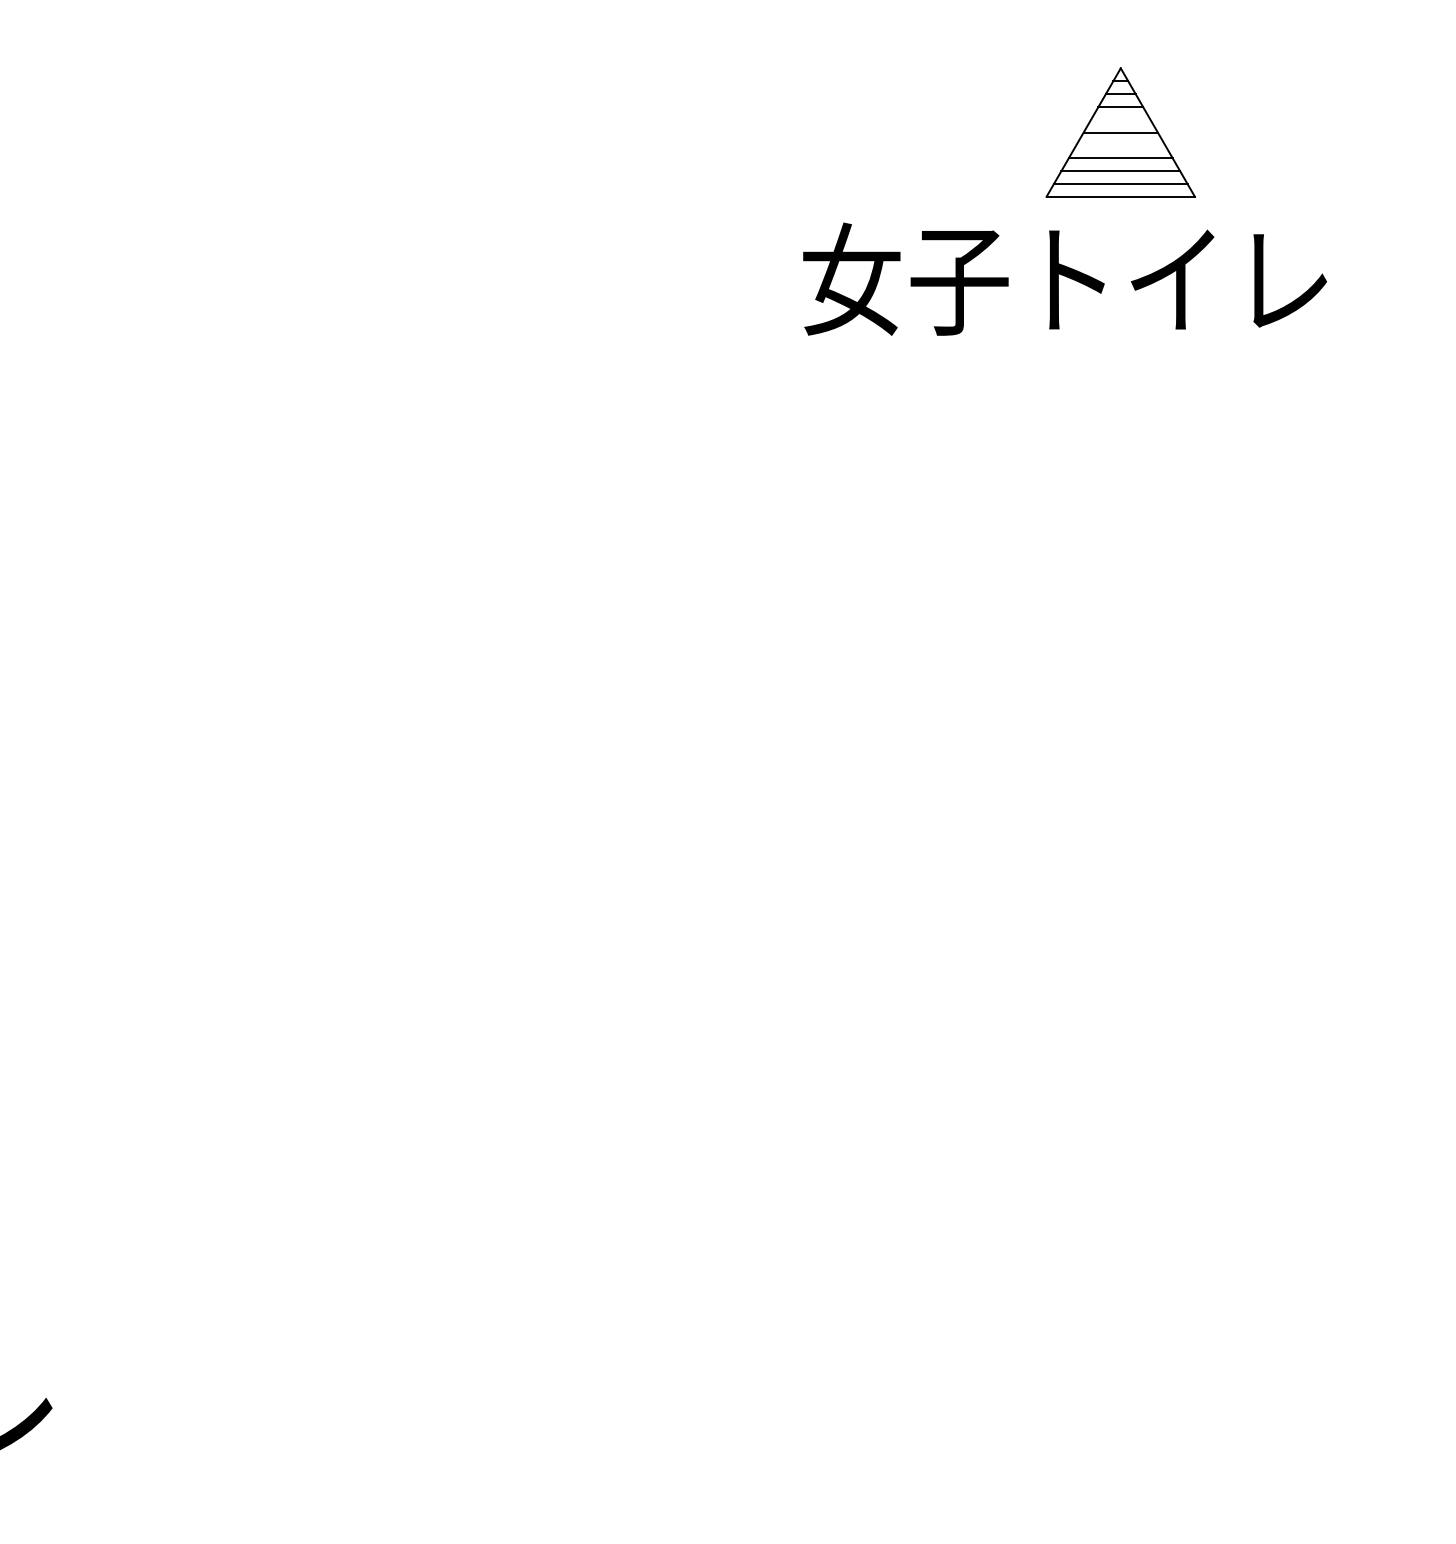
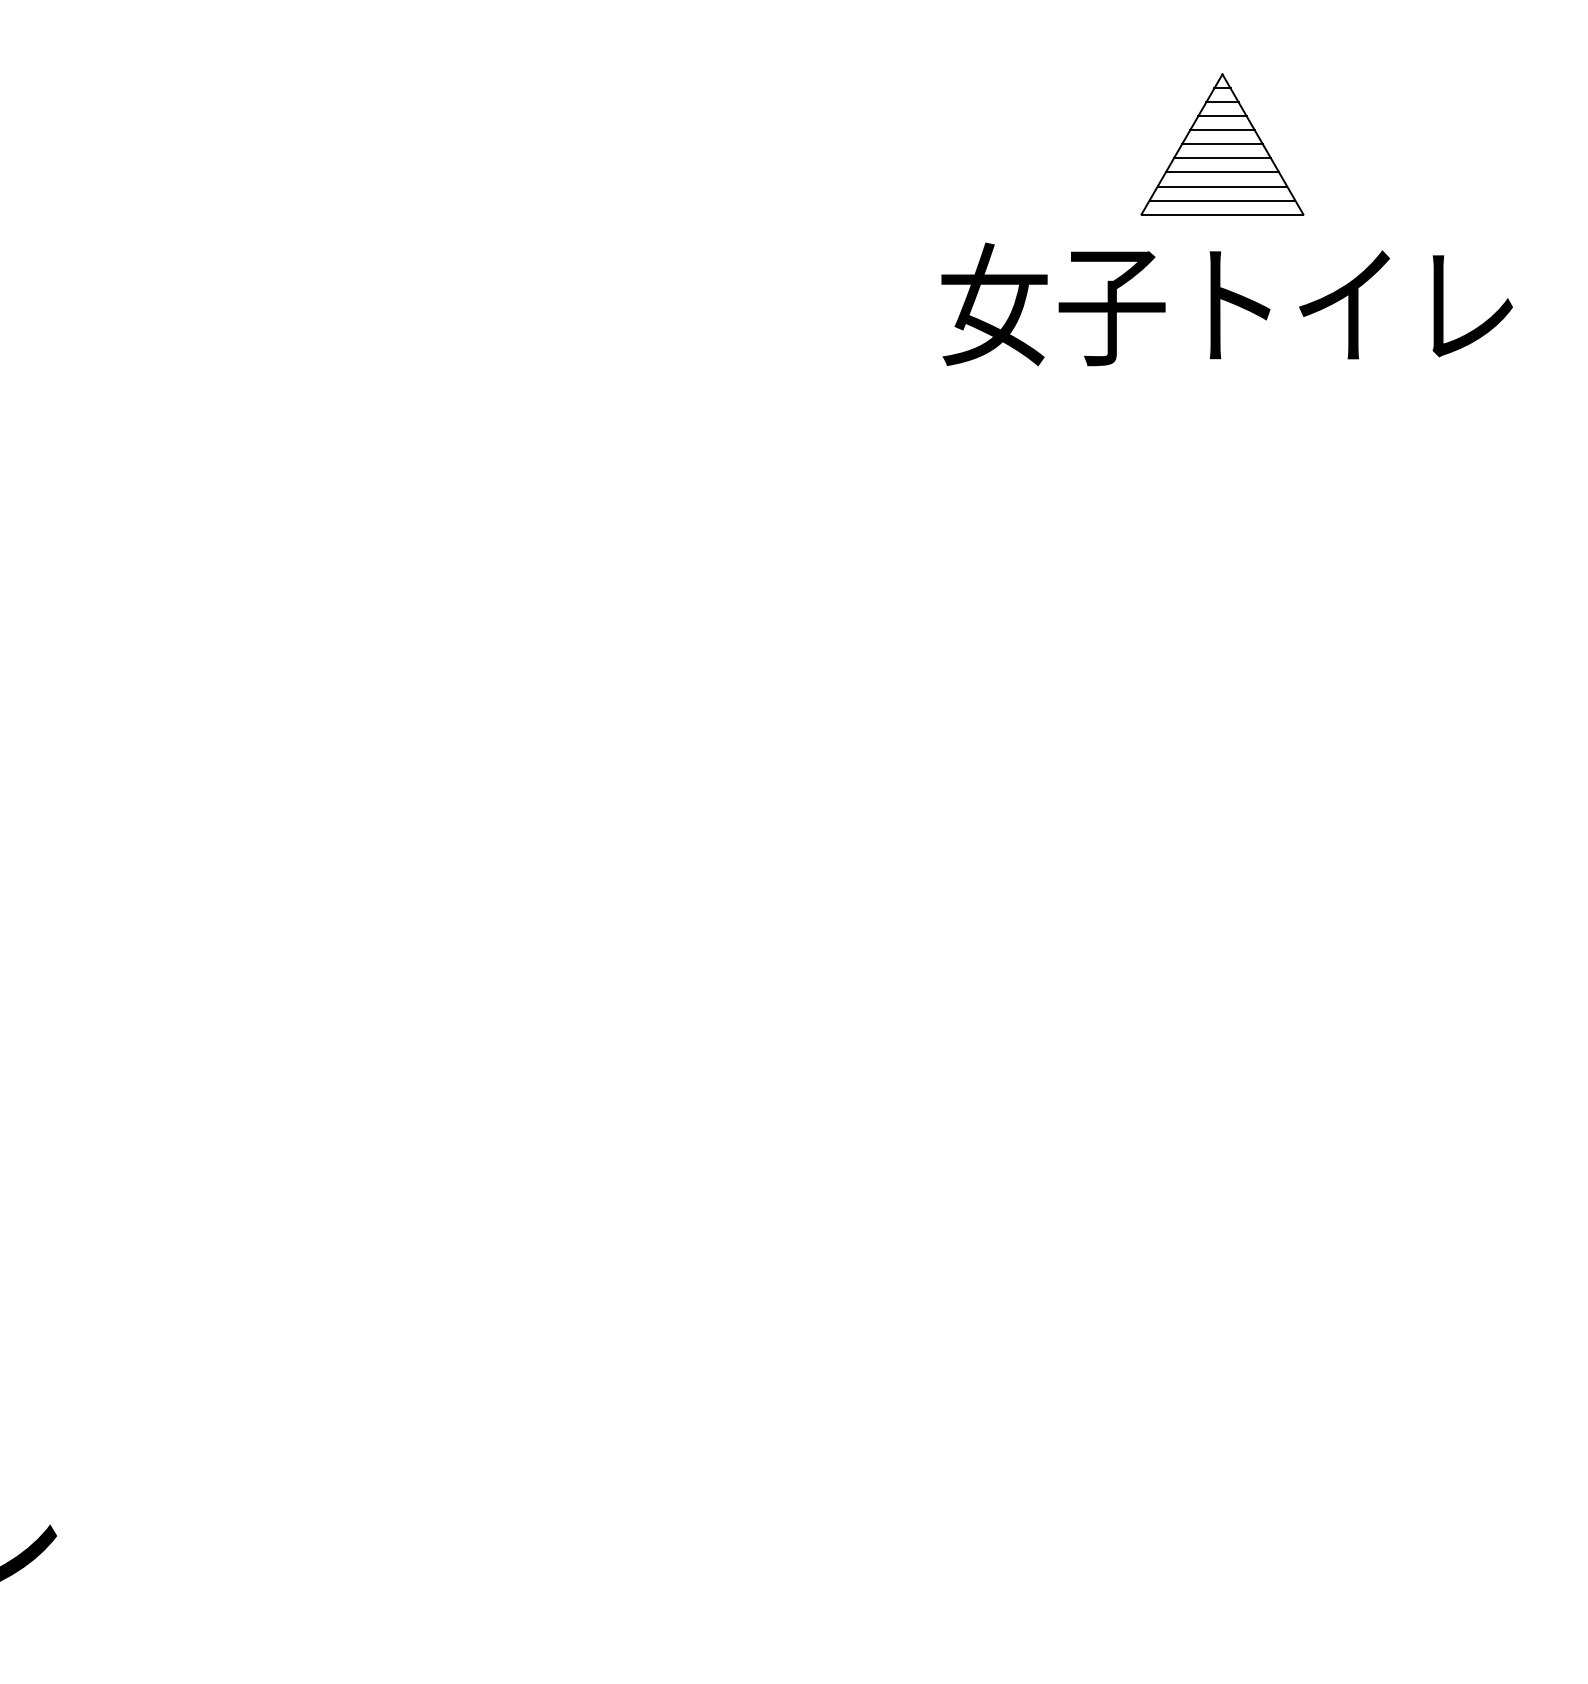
line: (1120, 119) -> (1222, 130), added
line: (1120, 145) -> (1222, 158), added
text: (1064, 278) -> (1226, 303), moved

